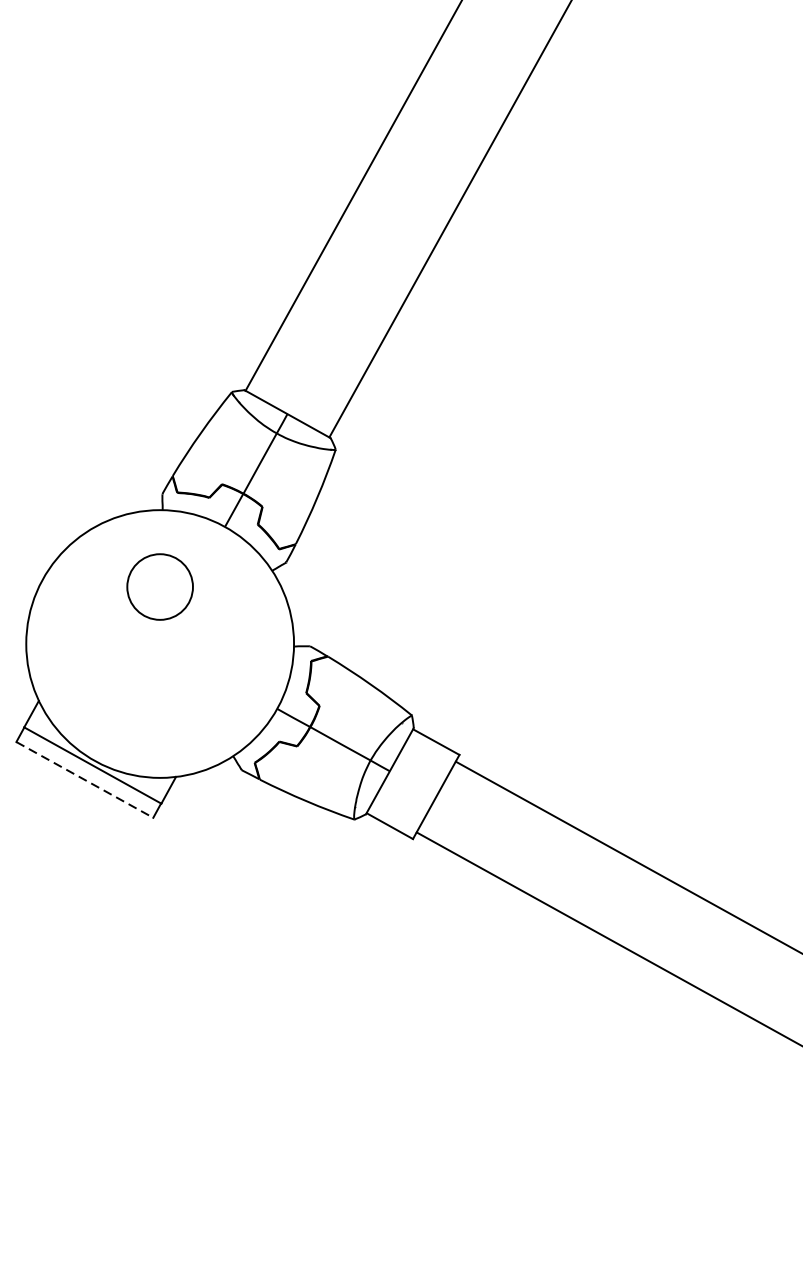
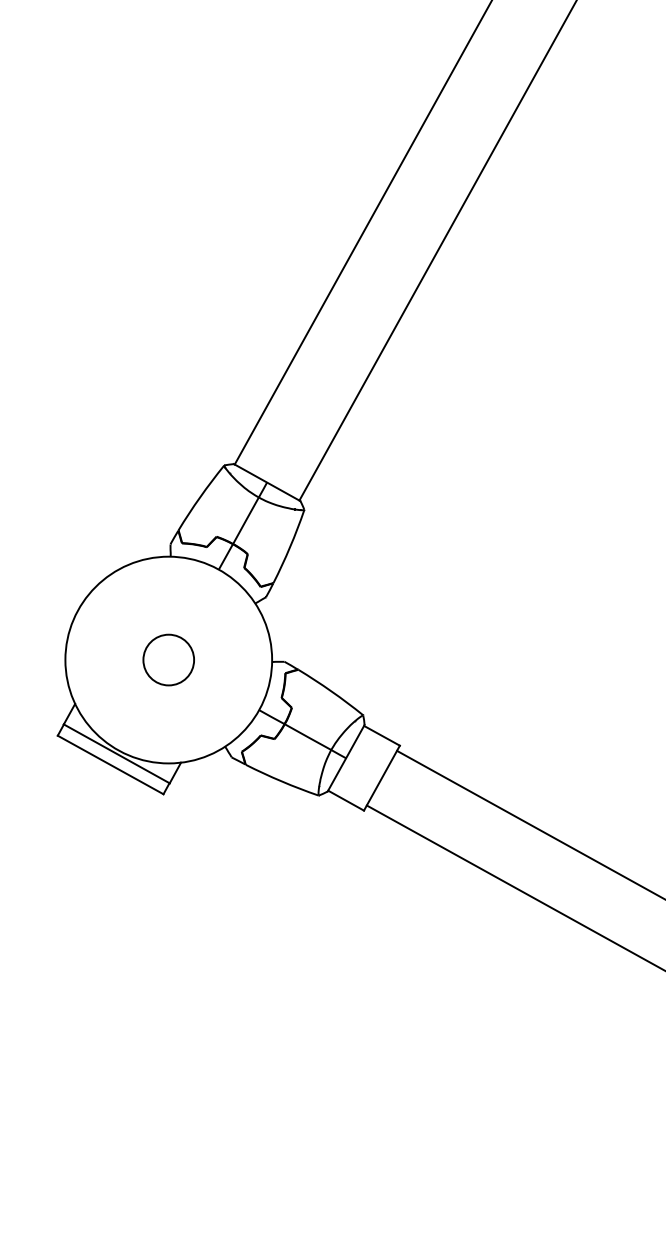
circle: (159, 586) -> (168, 659), moved
line: (85, 780) -> (111, 765), dashed -> solid

